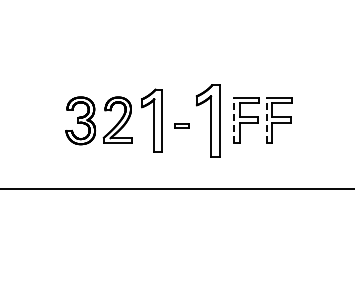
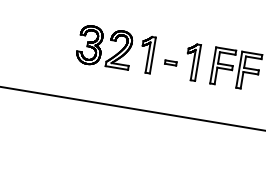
part: (151, 120) -> (146, 54), size x0.71
part: (207, 120) -> (191, 61), size x0.62
line: (234, 120) -> (213, 65), dashed -> solid
line: (266, 120) -> (239, 69), dashed -> solid

